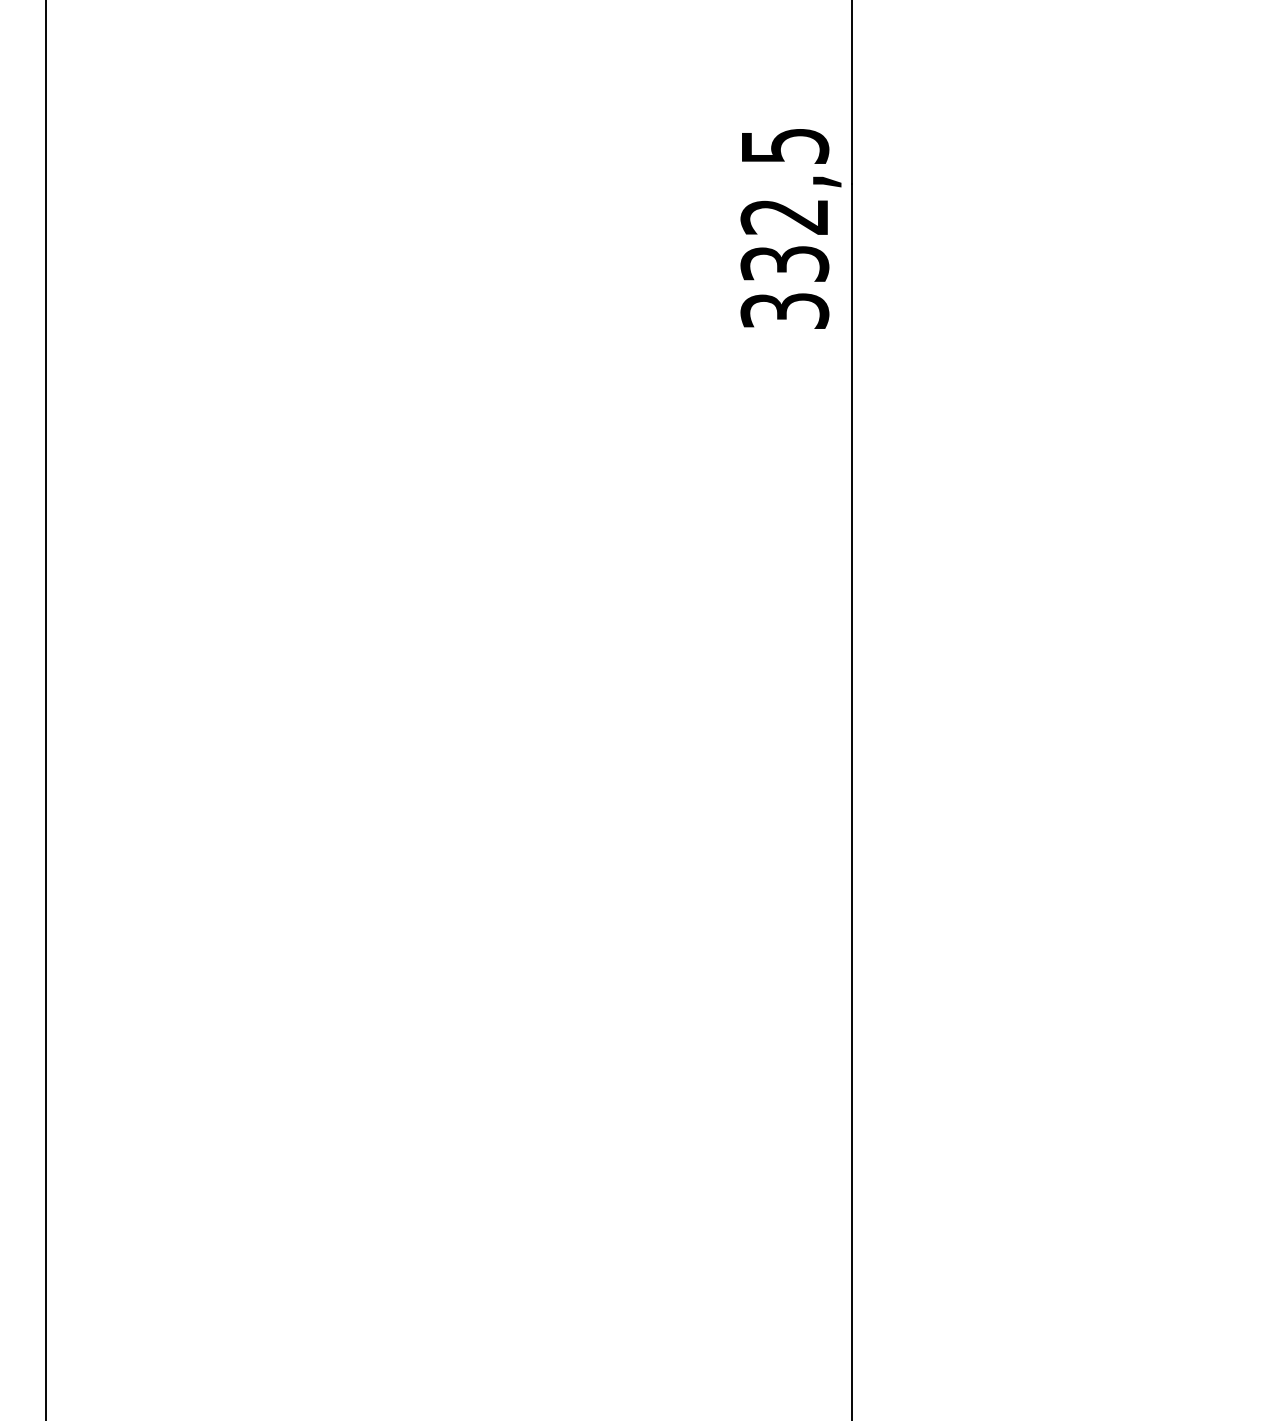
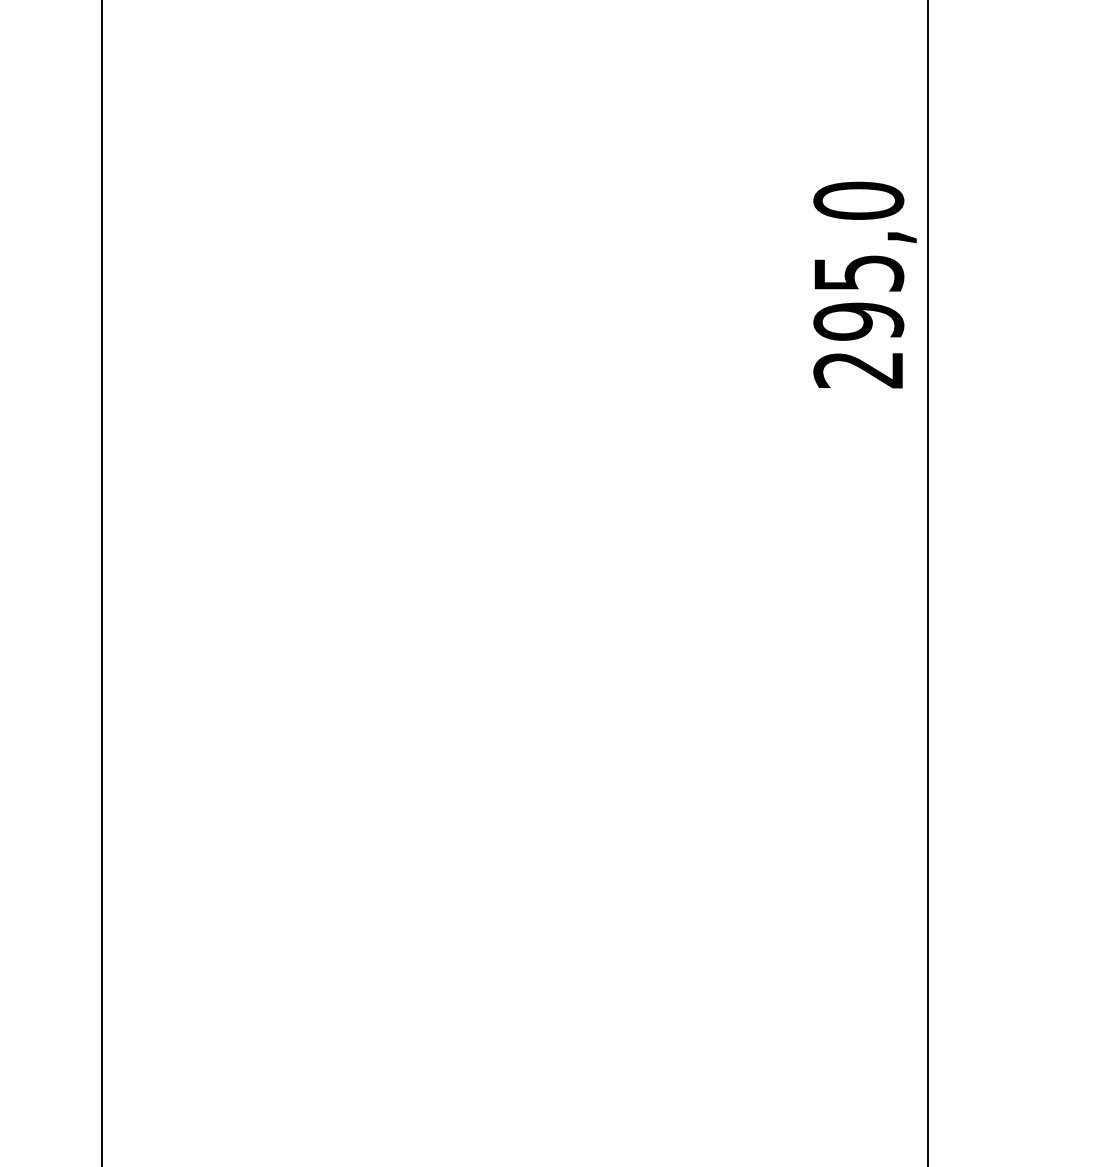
text: (784, 228) -> (858, 285), 332,5 -> 295,0

